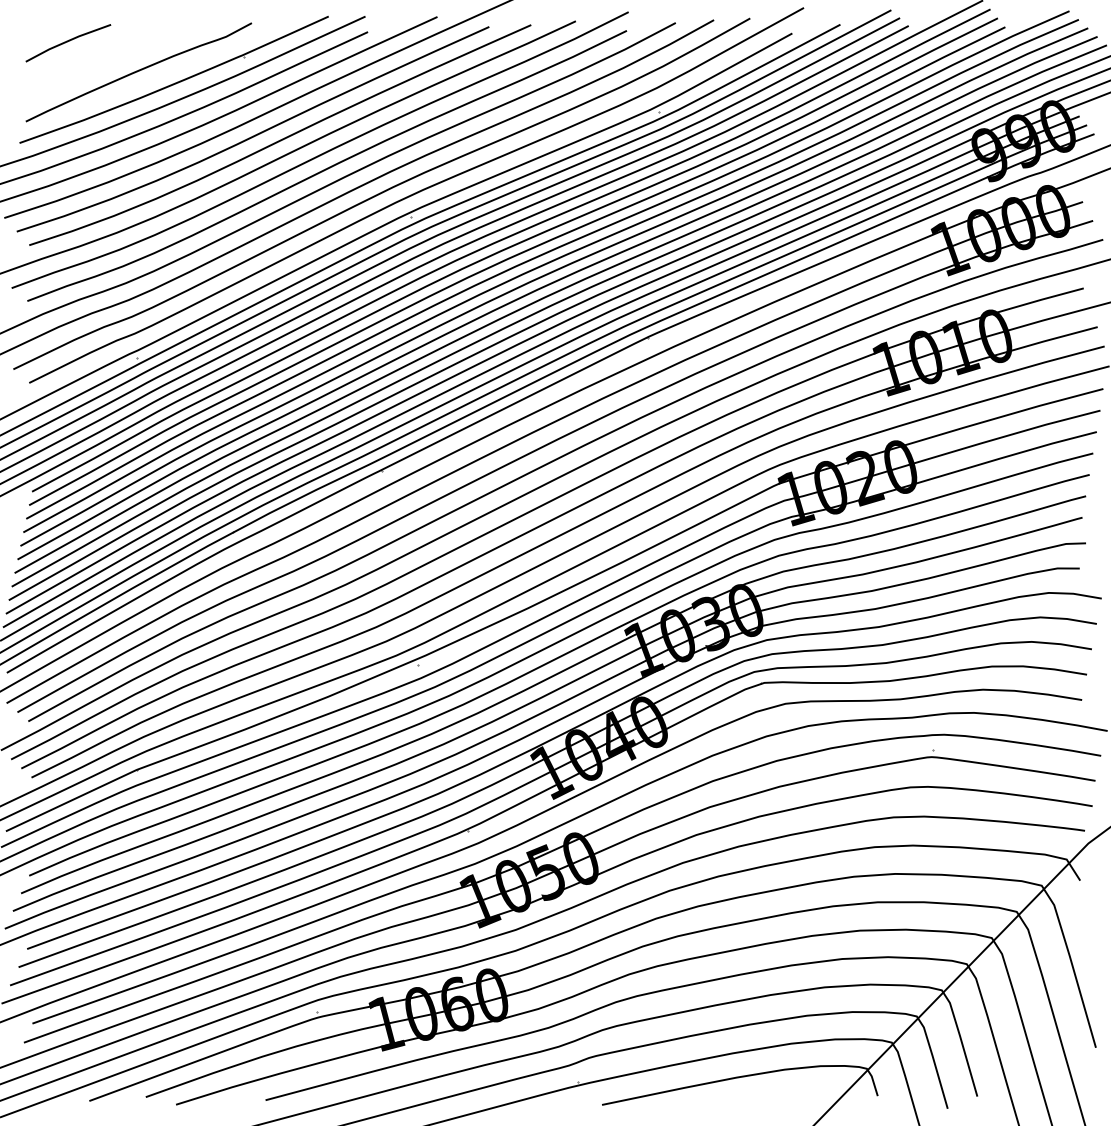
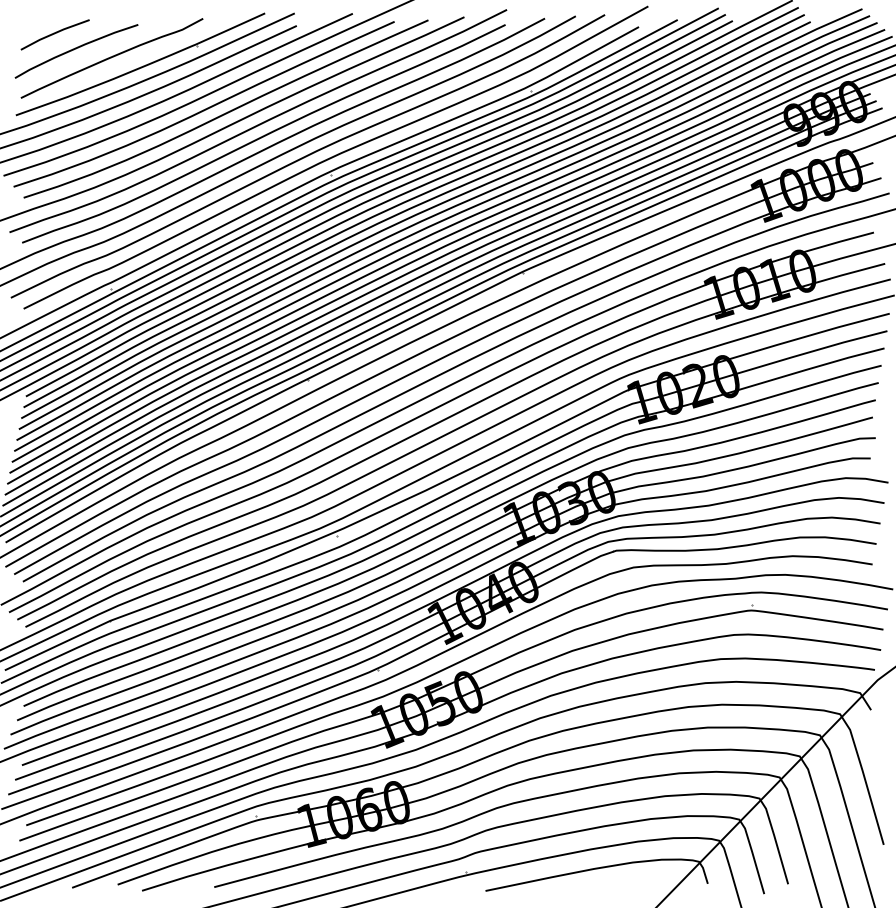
curve: (94, 61) -> (76, 49), added

